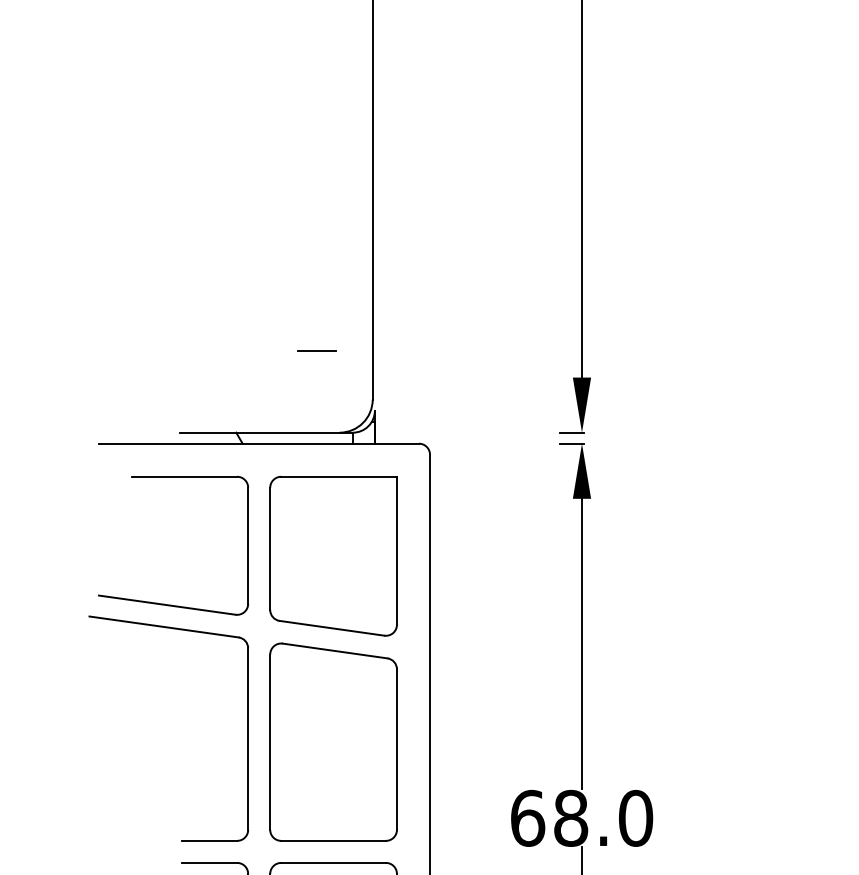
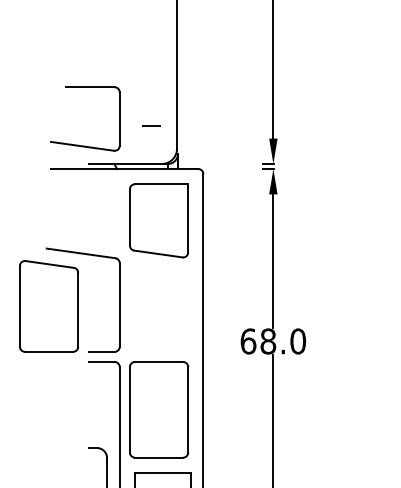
part: (158, 601) -> (78, 144), moved
part: (334, 742) -> (49, 306), moved

